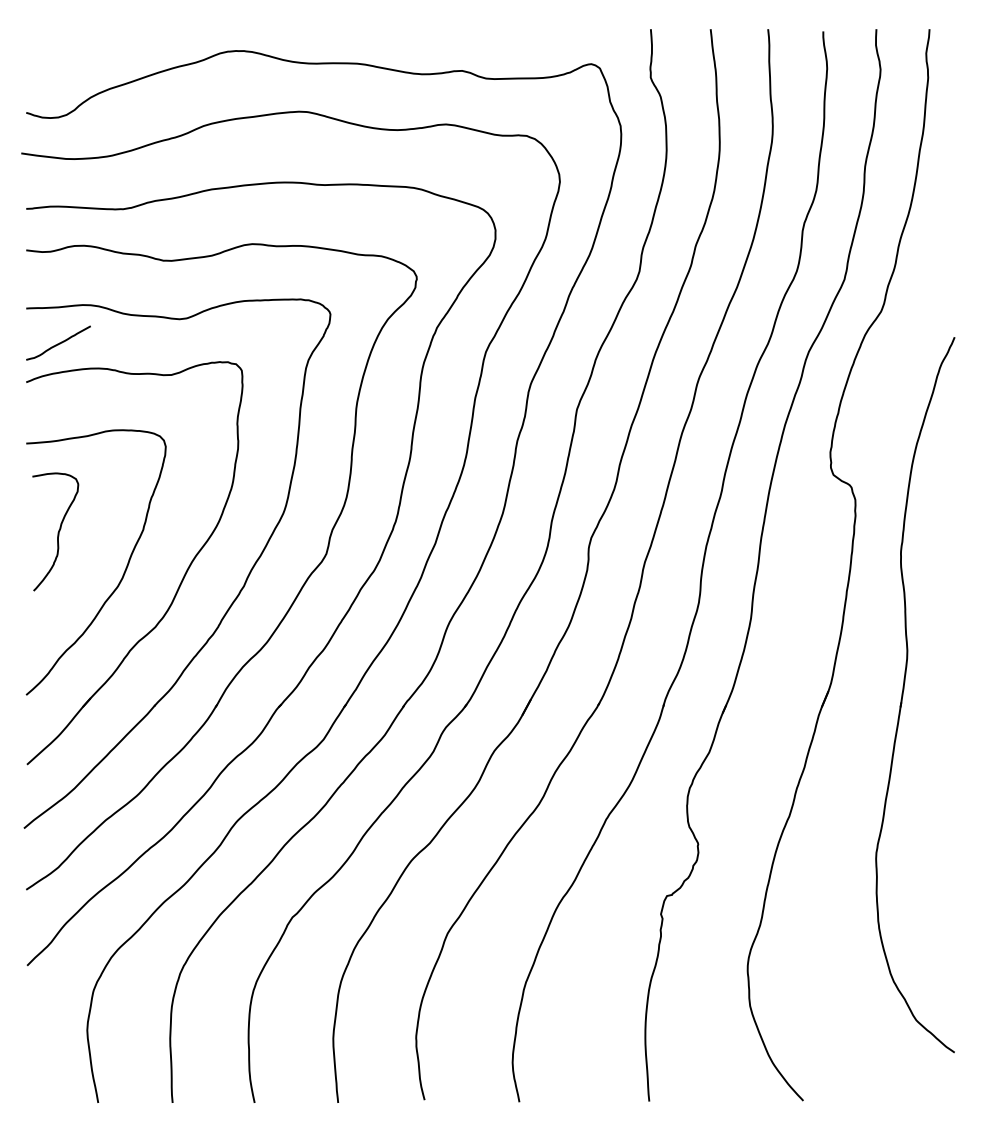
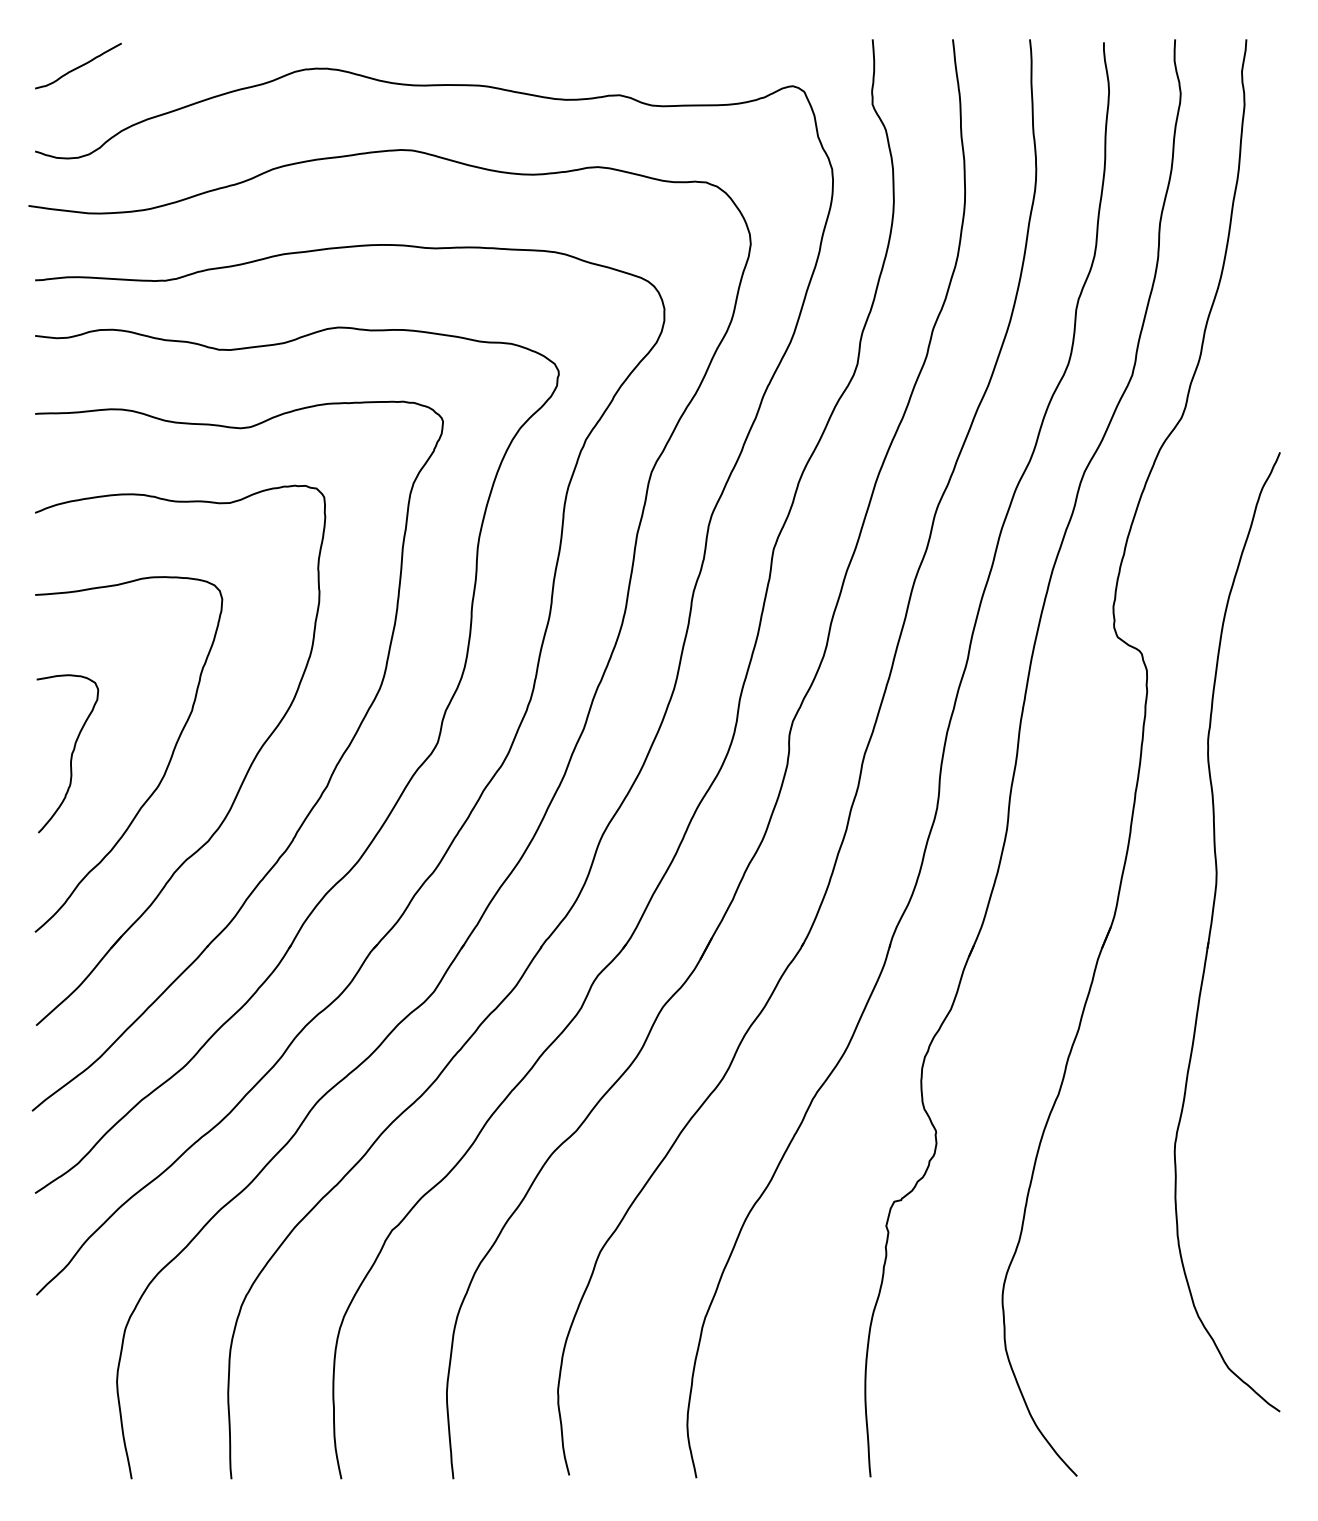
curve: (59, 342) -> (79, 65), moved
curve: (57, 532) -> (70, 754), moved

